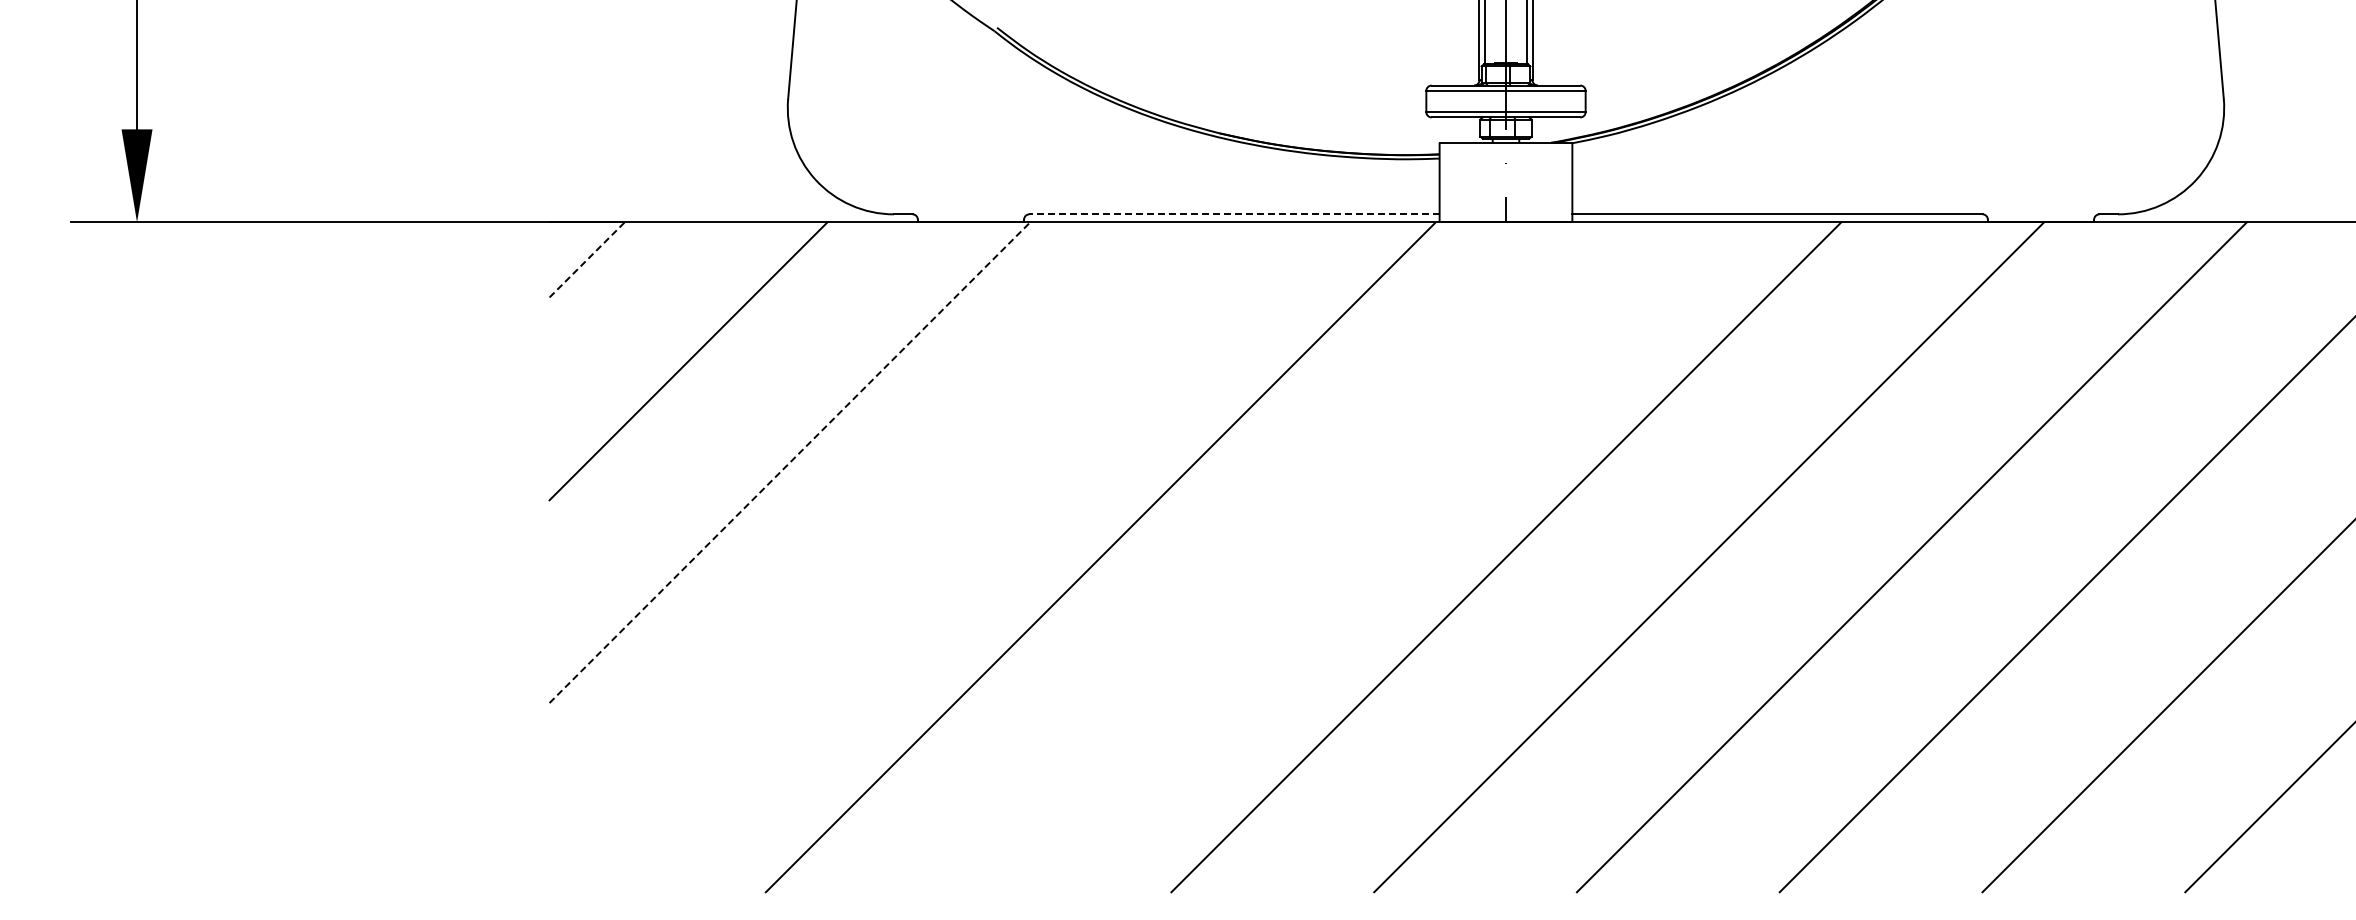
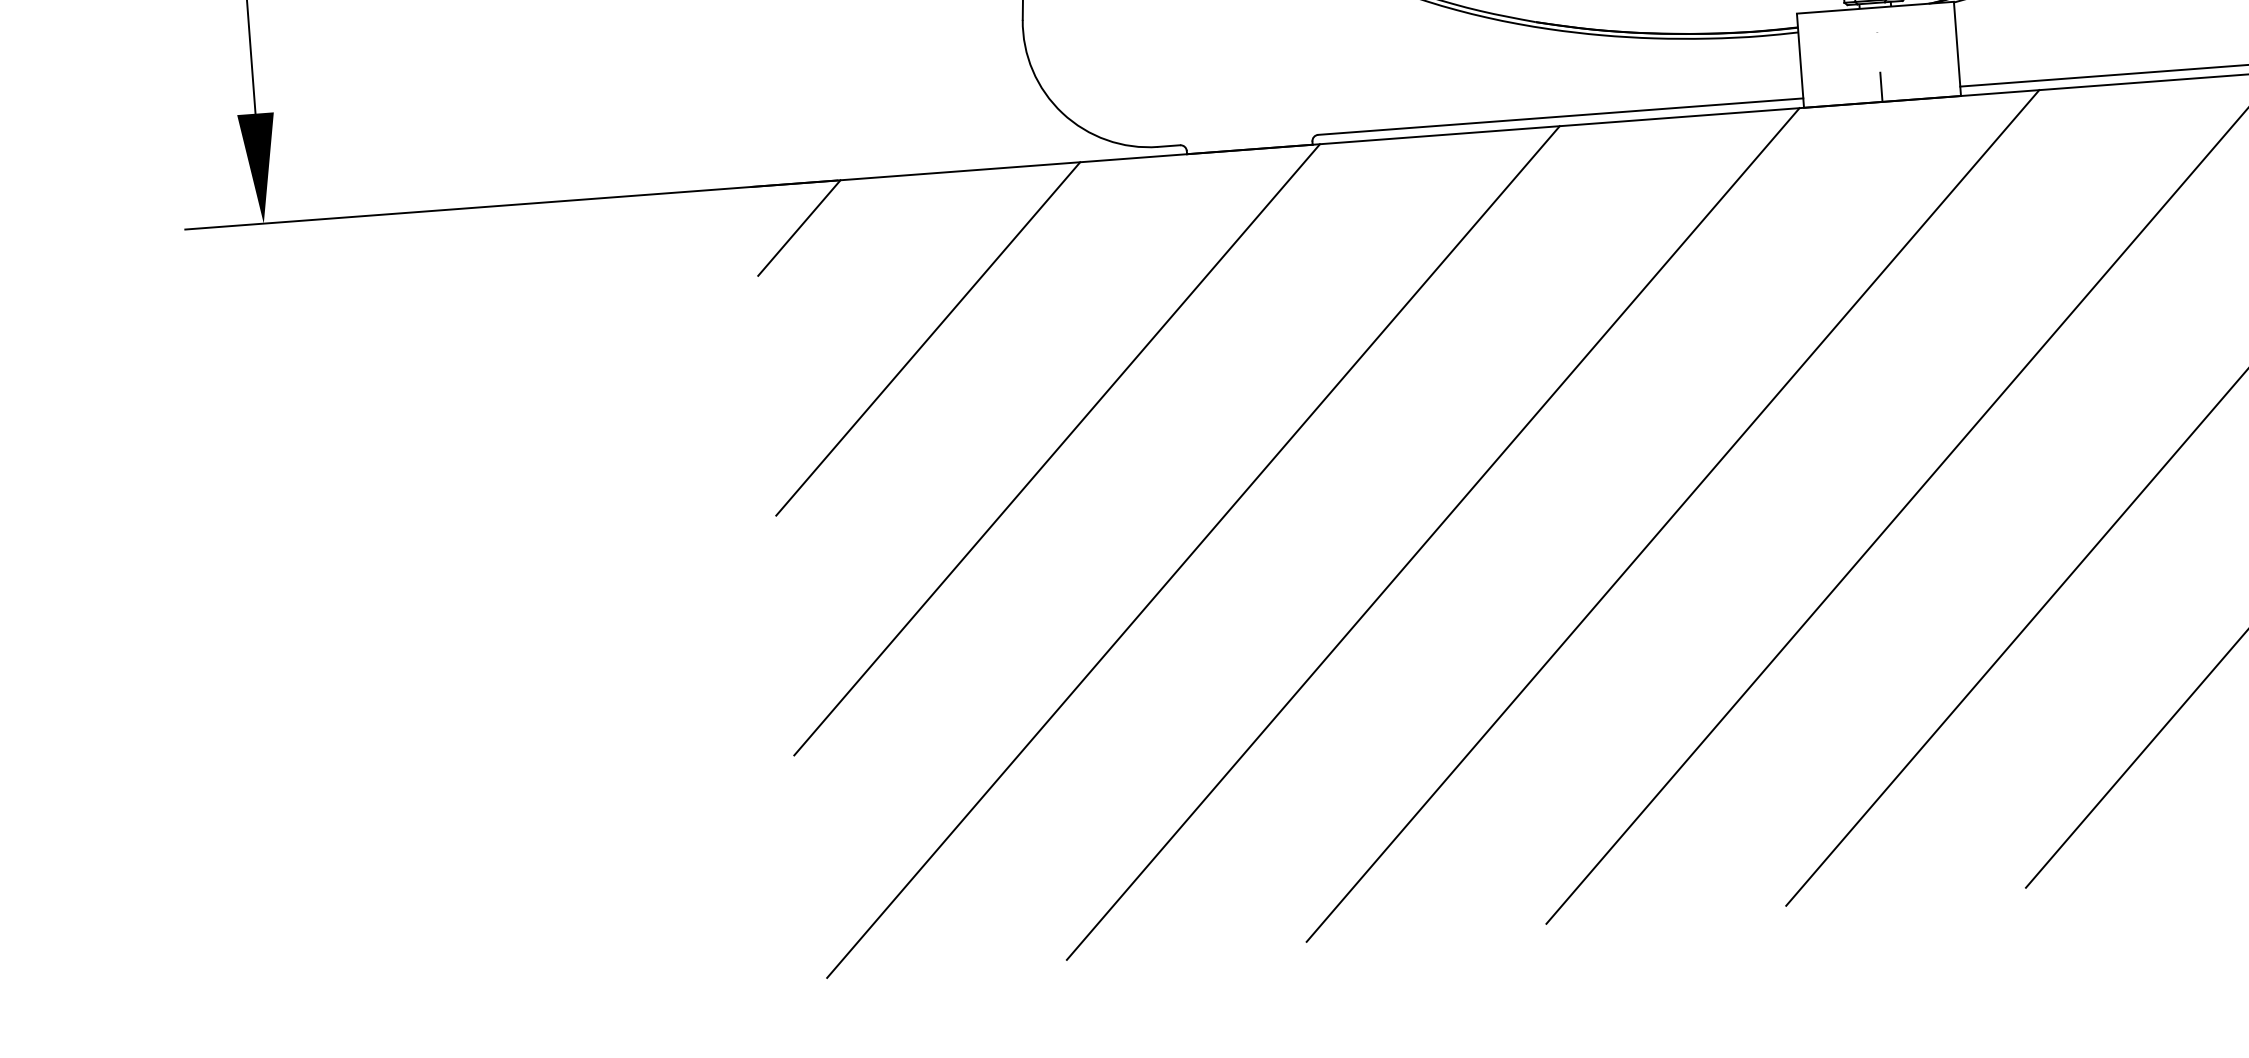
line: (1234, 214) -> (1560, 116), dashed -> solid
line: (587, 259) -> (799, 227), dashed -> solid
line: (789, 462) -> (1056, 449), dashed -> solid
line: (898, 557) -> (1193, 552), added
line: (1303, 557) -> (1672, 516), added

